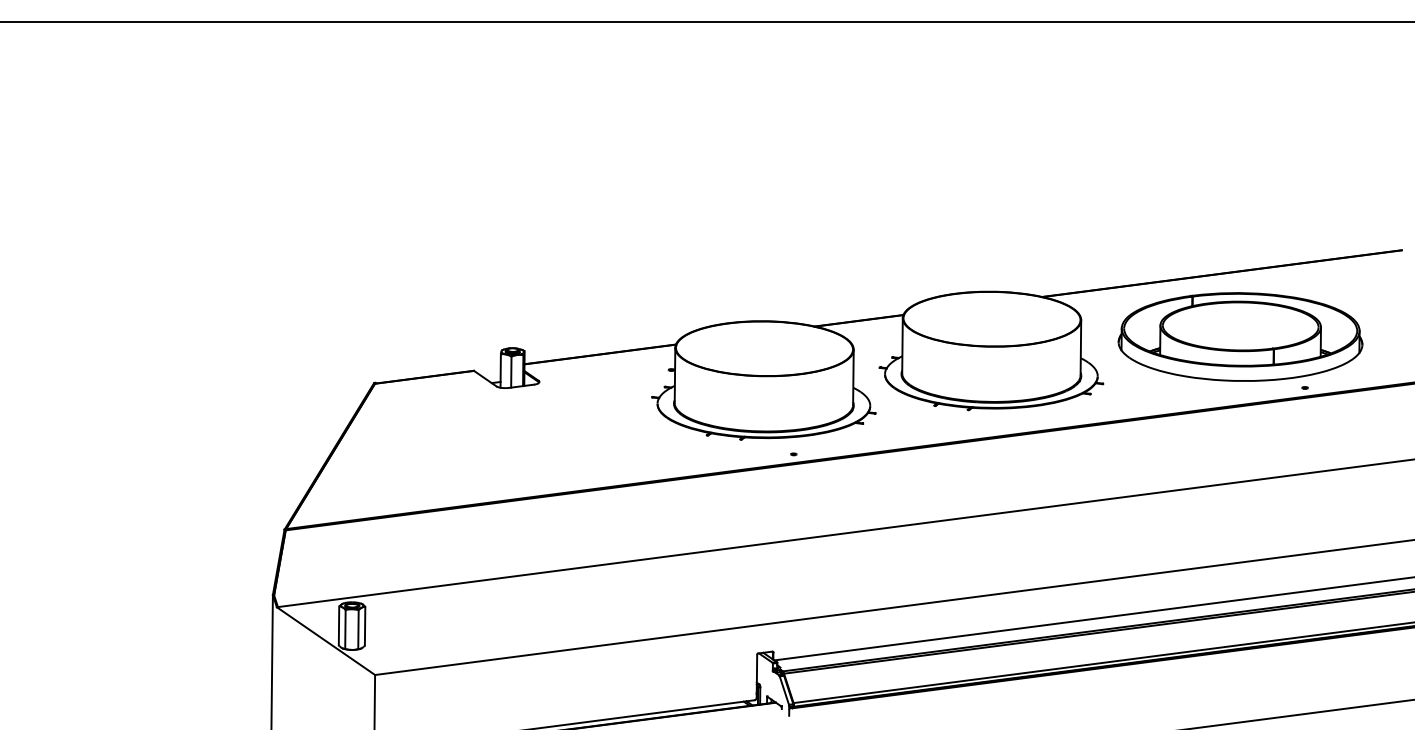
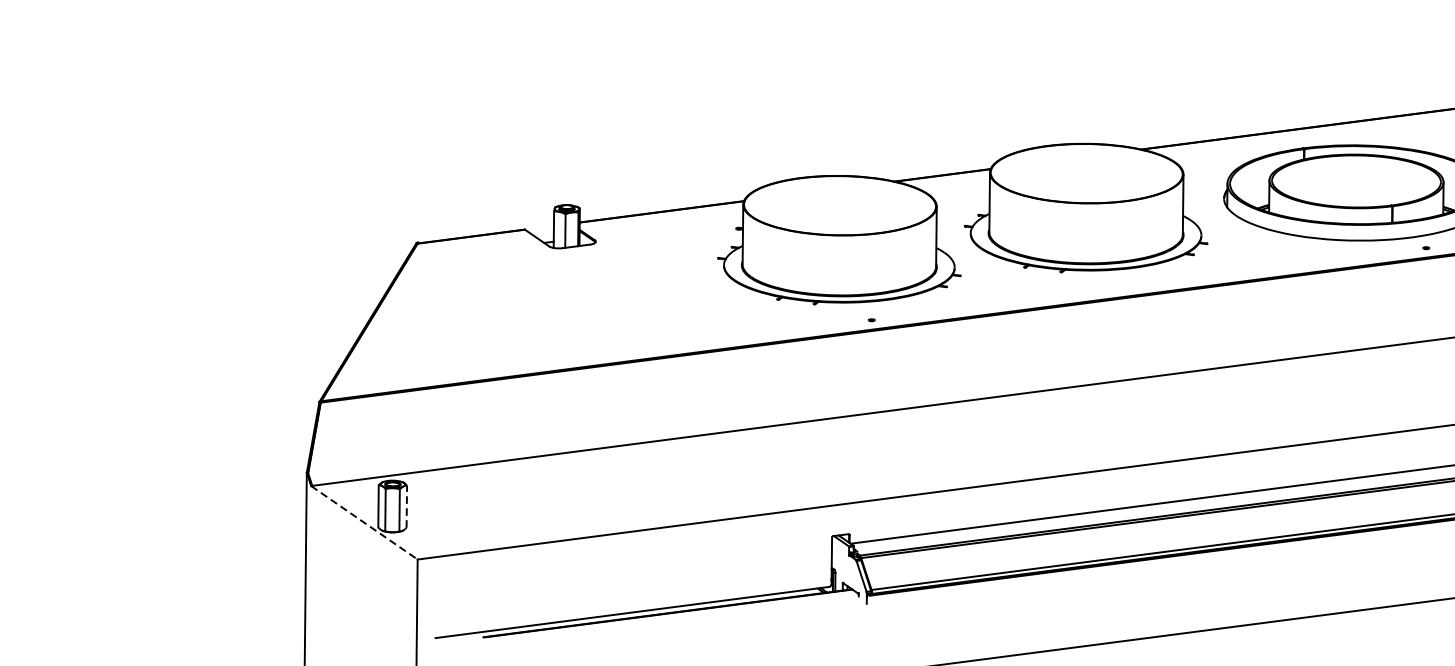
line: (365, 625) -> (407, 505), solid -> dashed
line: (326, 641) -> (364, 523), solid -> dashed

